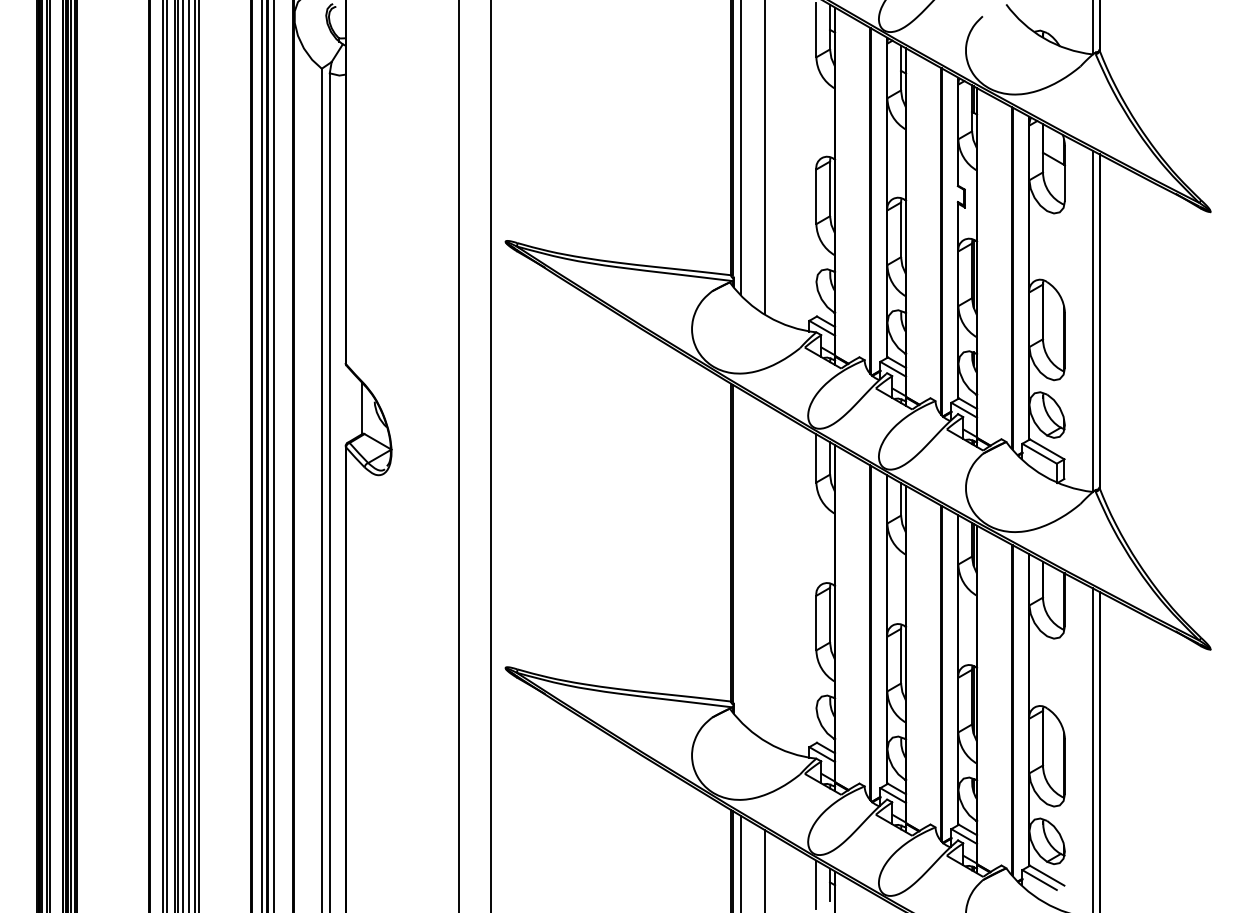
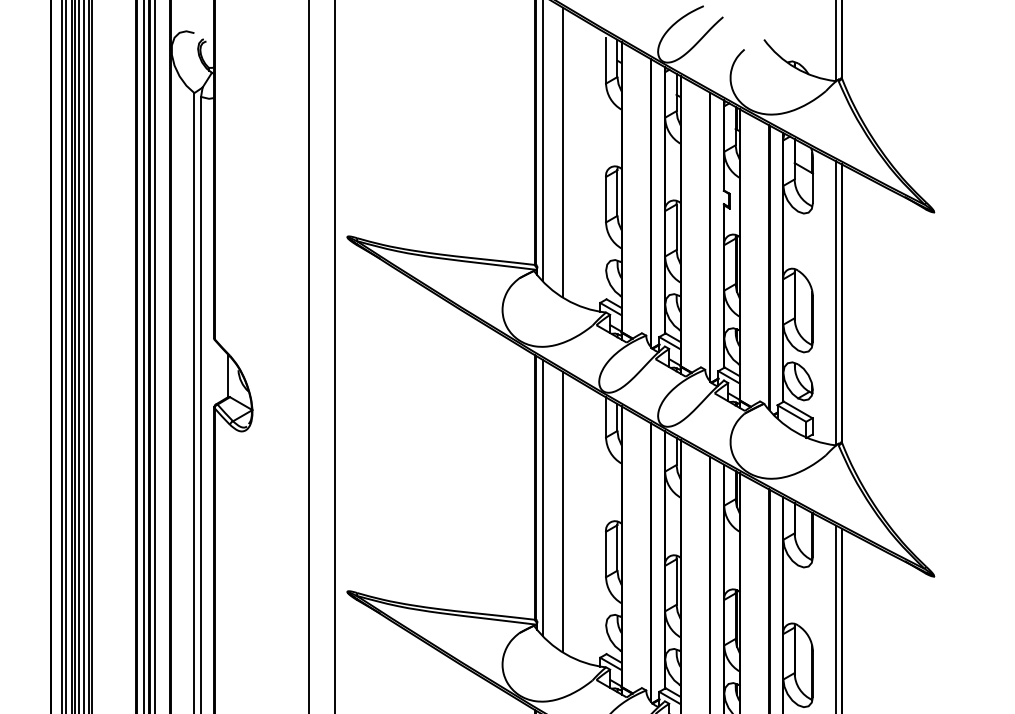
line: (741, 554) -> (543, 497), added
line: (764, 571) -> (562, 511), added

